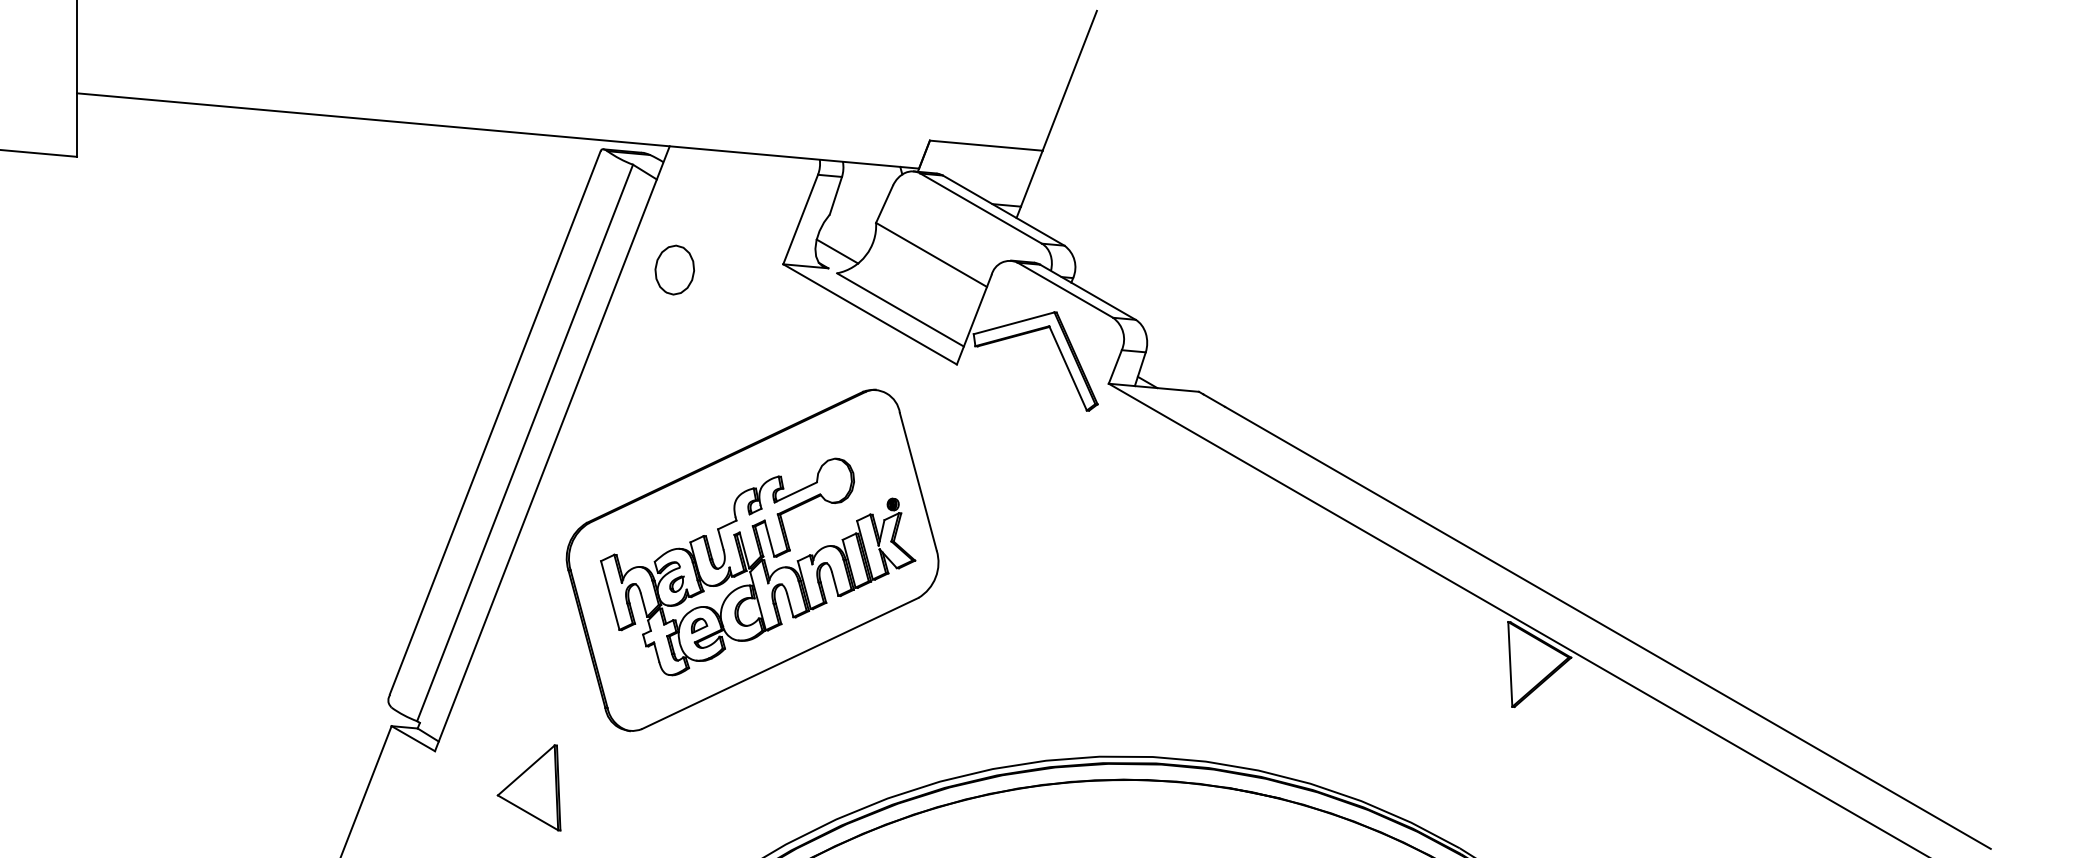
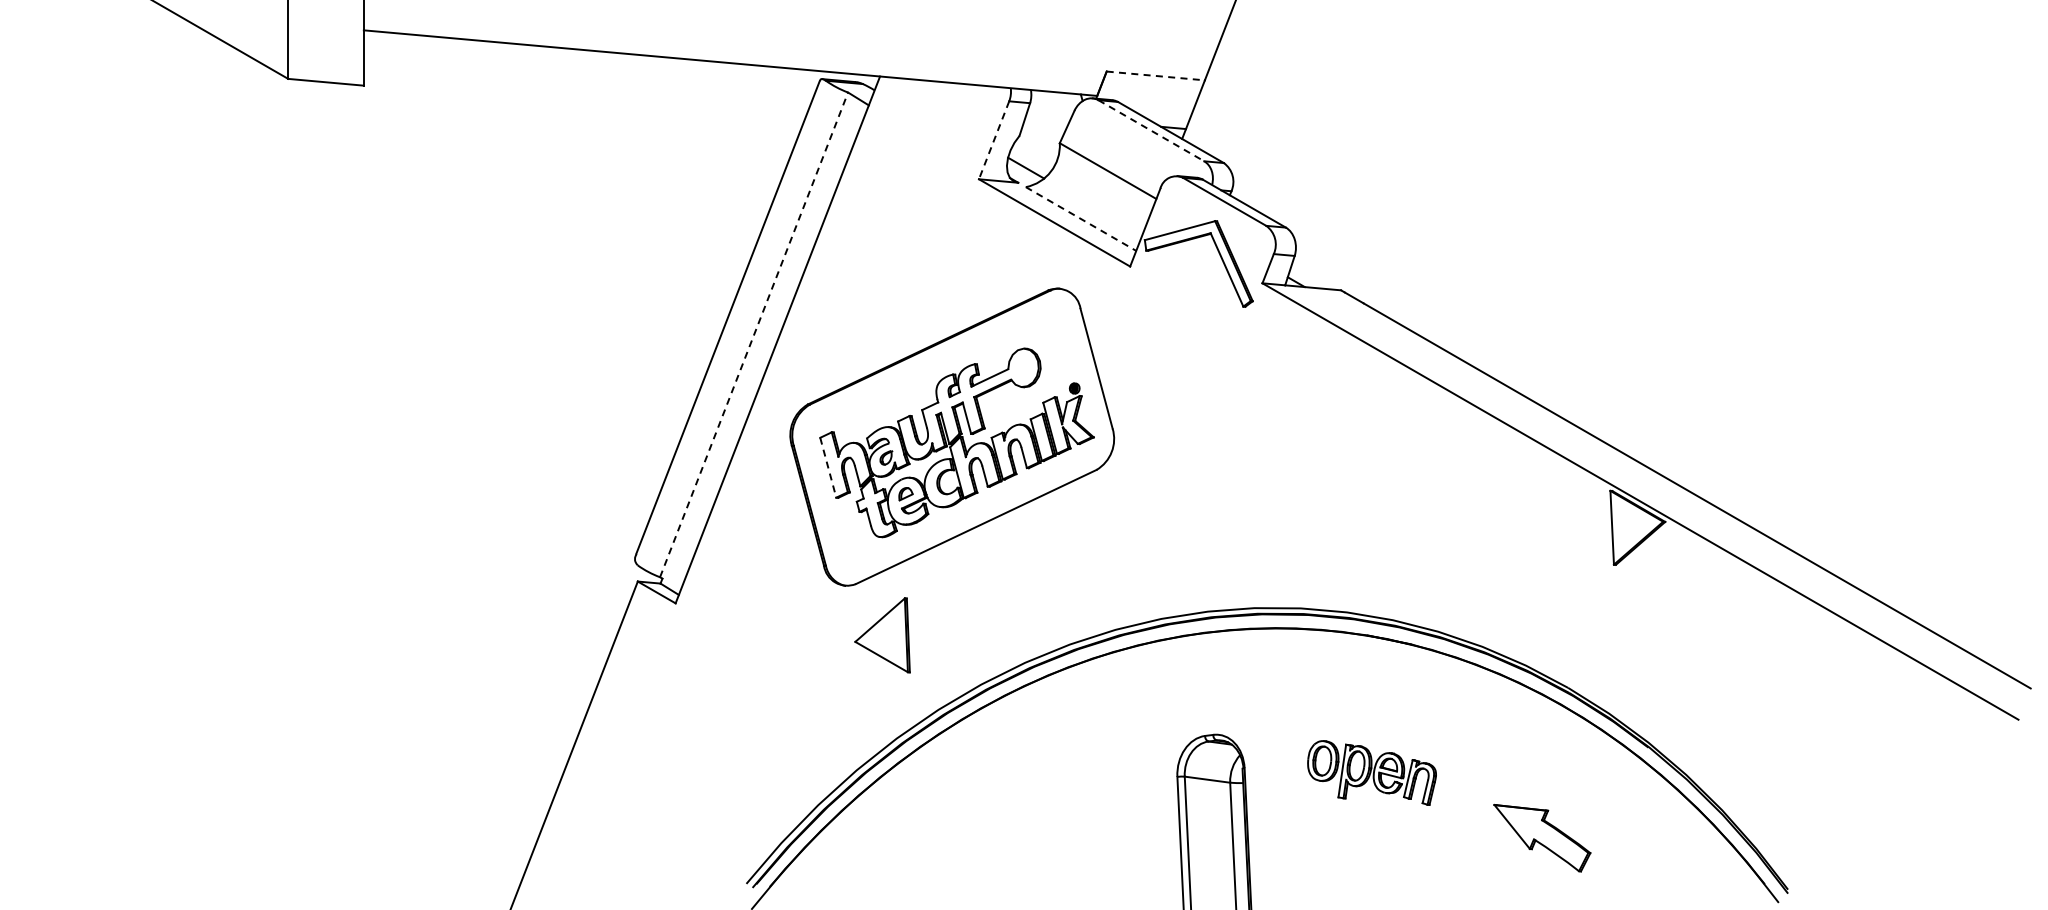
line: (987, 146) -> (1156, 76), solid -> dashed
line: (981, 209) -> (1151, 131), solid -> dashed
line: (801, 219) -> (994, 140), solid -> dashed
part: (674, 270) -> (884, 184), removed
line: (901, 310) -> (1081, 219), solid -> dashed
line: (525, 442) -> (754, 334), solid -> dashed
line: (610, 595) -> (828, 467), solid -> dashed
part: (529, 788) -> (882, 635), moved

